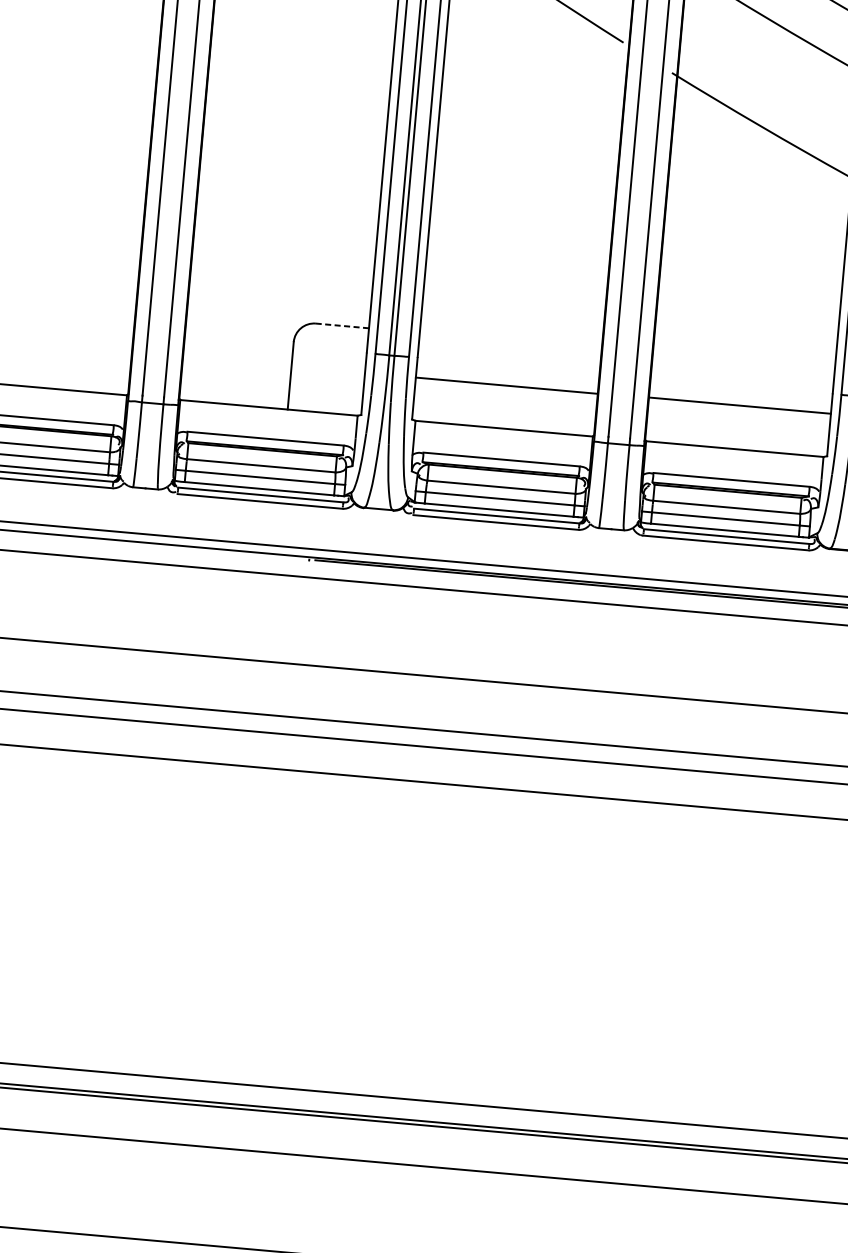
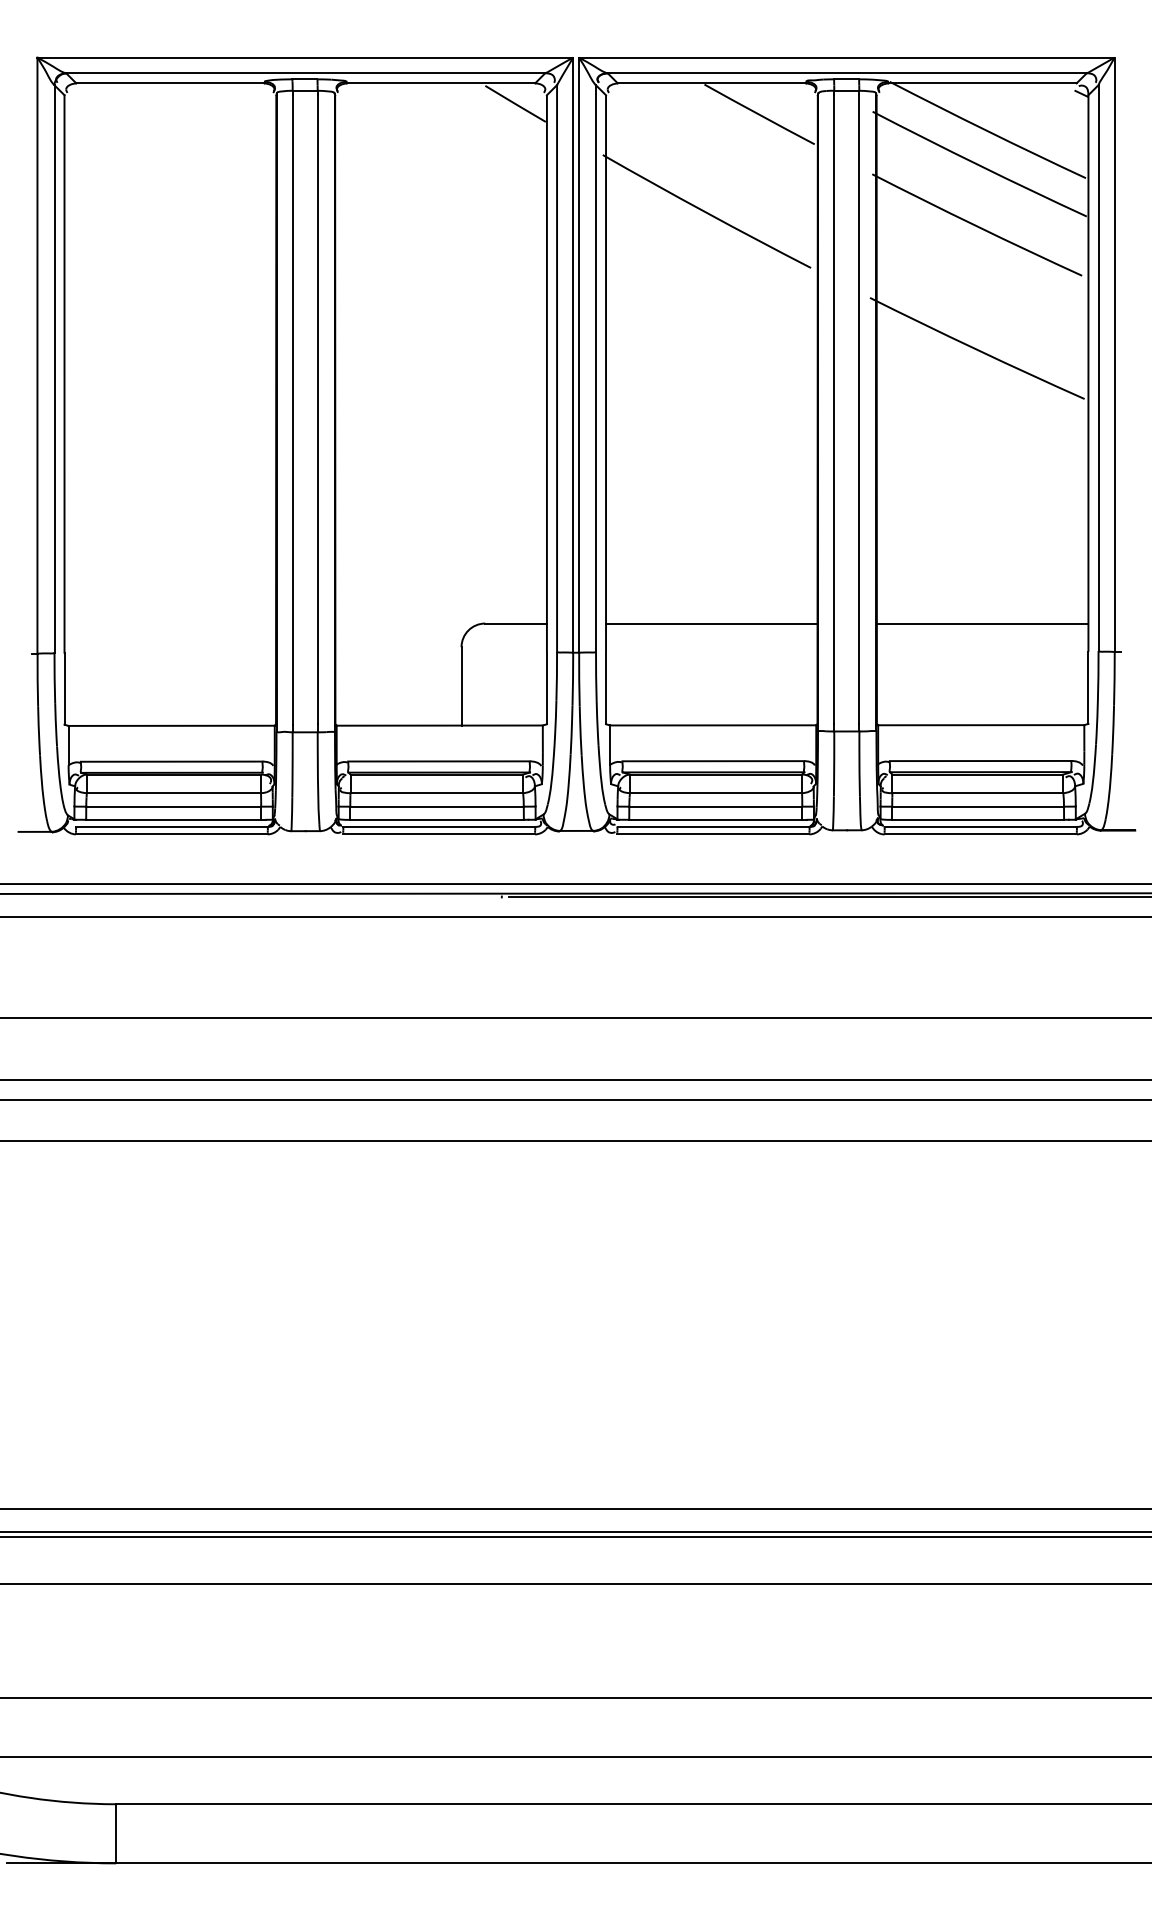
line: (342, 325) -> (516, 623), dashed -> solid
line: (506, 385) -> (711, 623), moved
line: (739, 405) -> (982, 623), moved

